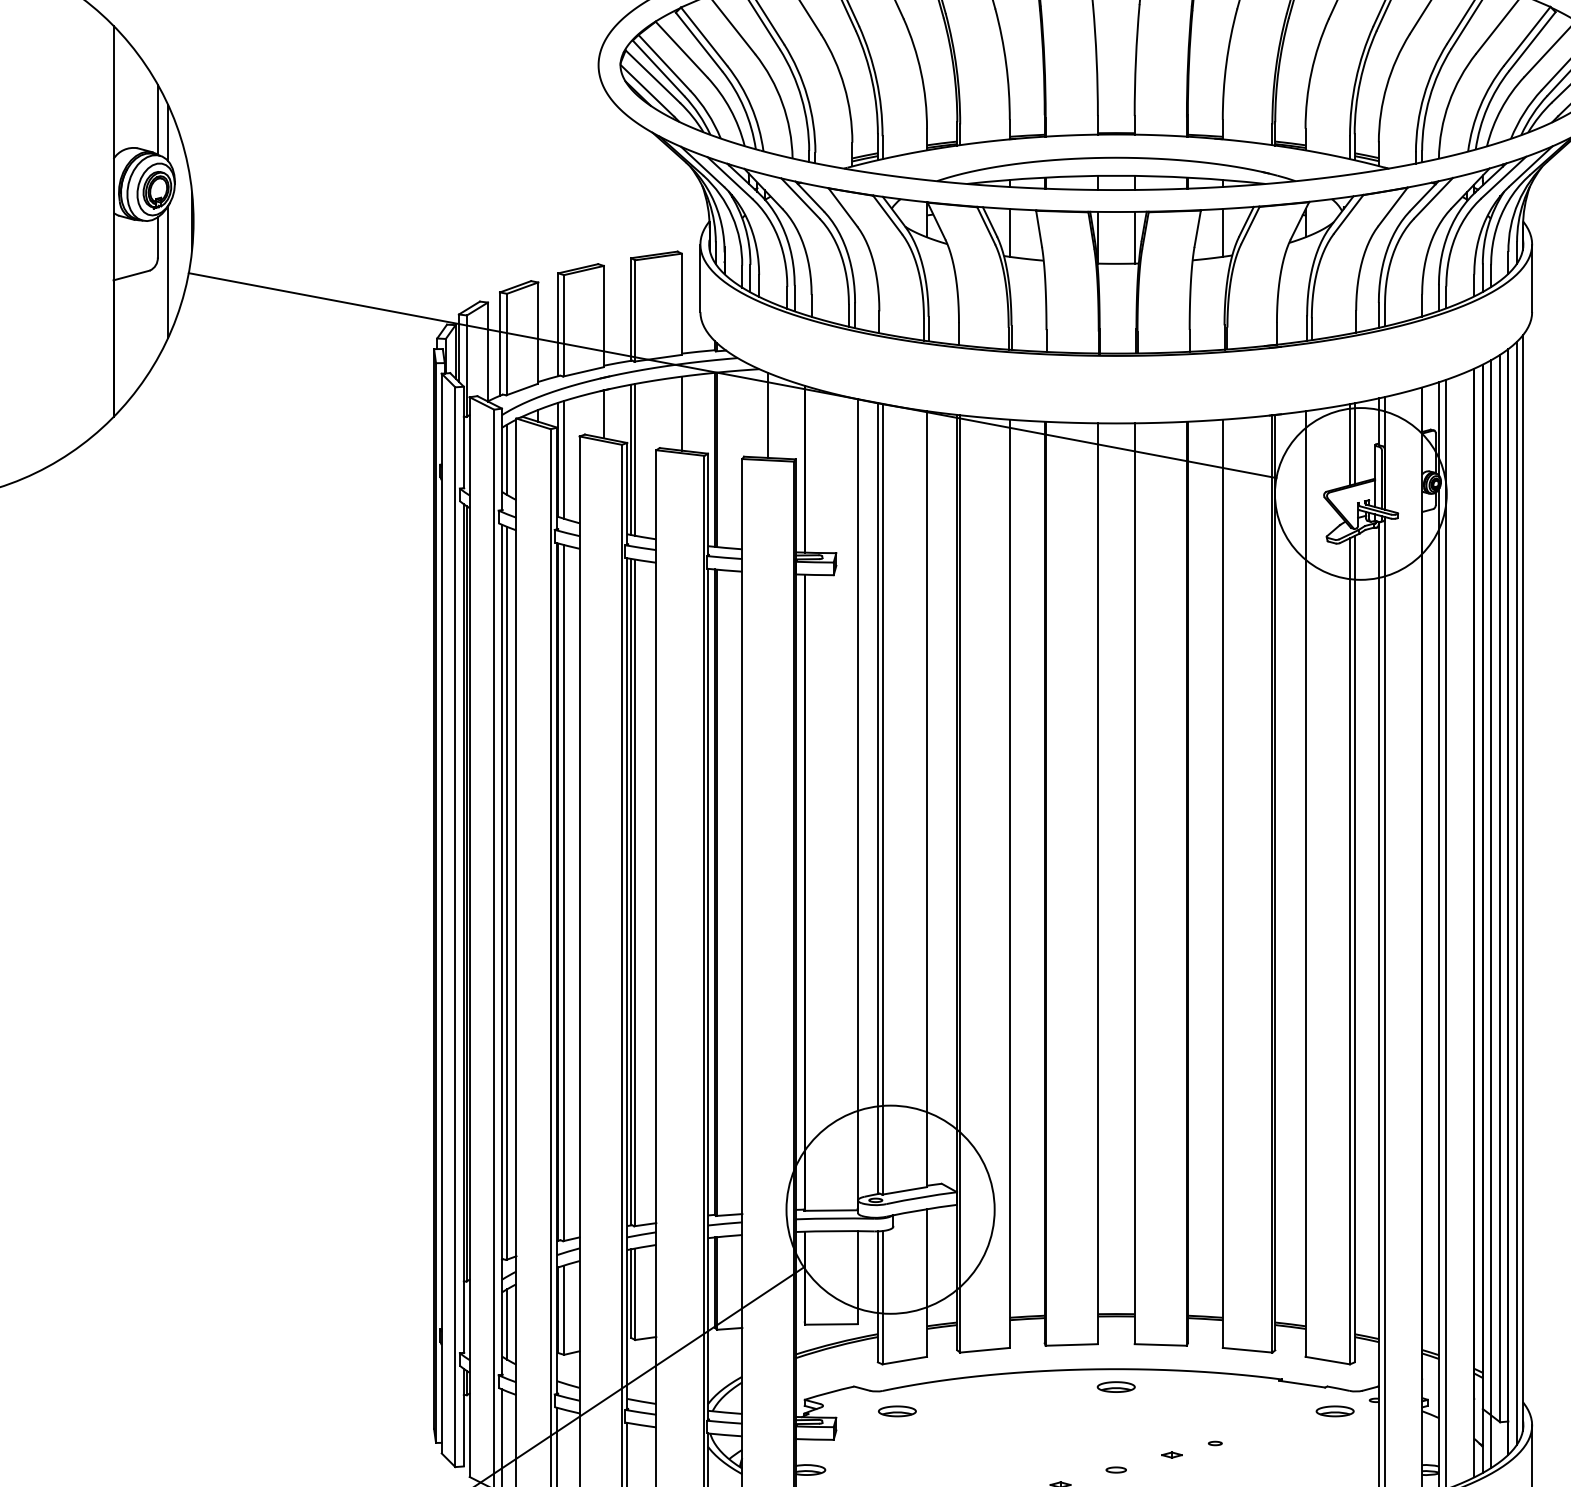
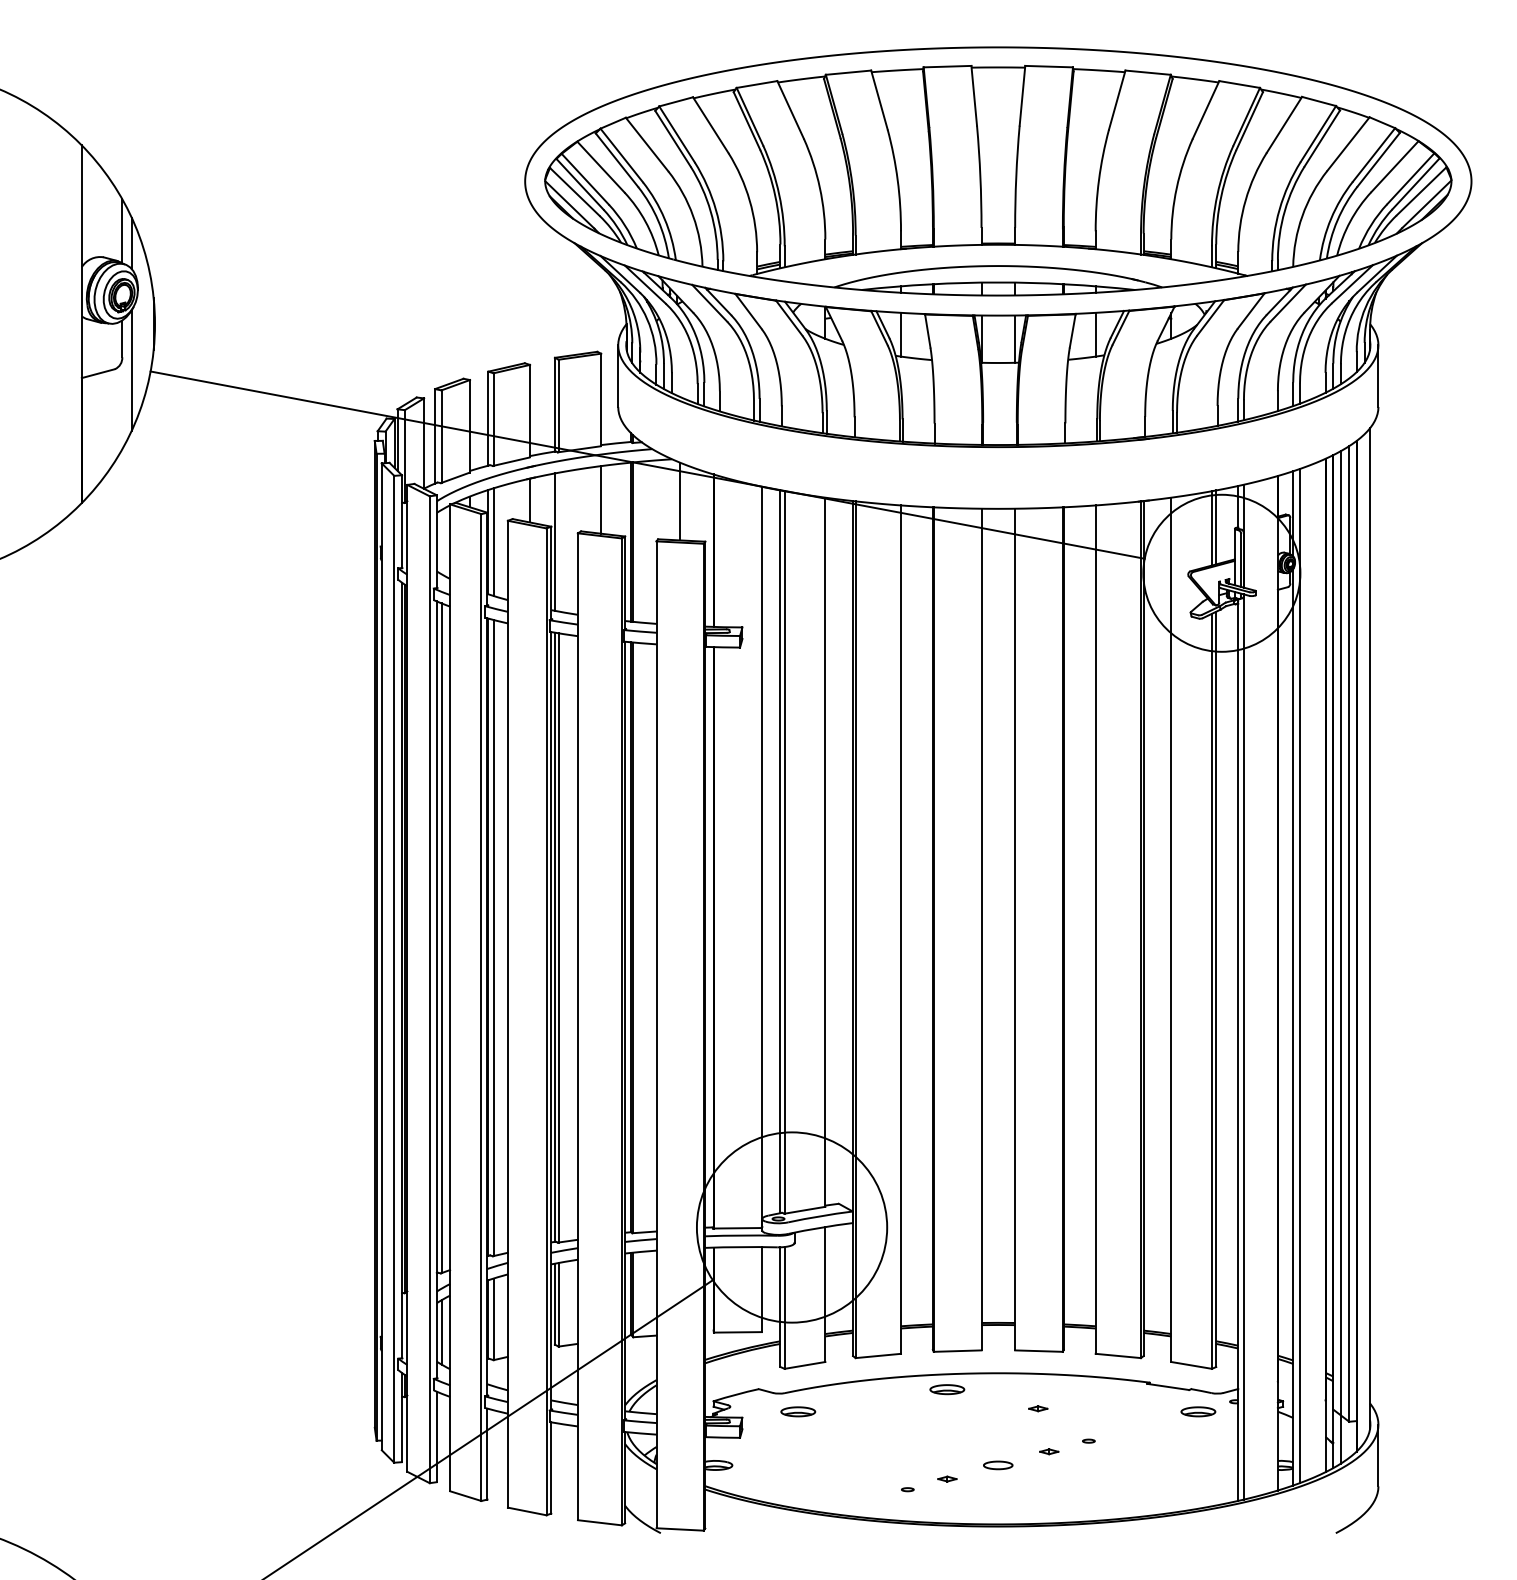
line: (635, 459) -> (558, 541), removed
line: (507, 460) -> (441, 542), removed
line: (1516, 893) -> (1364, 938), removed
part: (1116, 1386) -> (947, 1389), moved
part: (1160, 1407) -> (1038, 1408), added
part: (1116, 1470) -> (998, 1465), size x1.6

